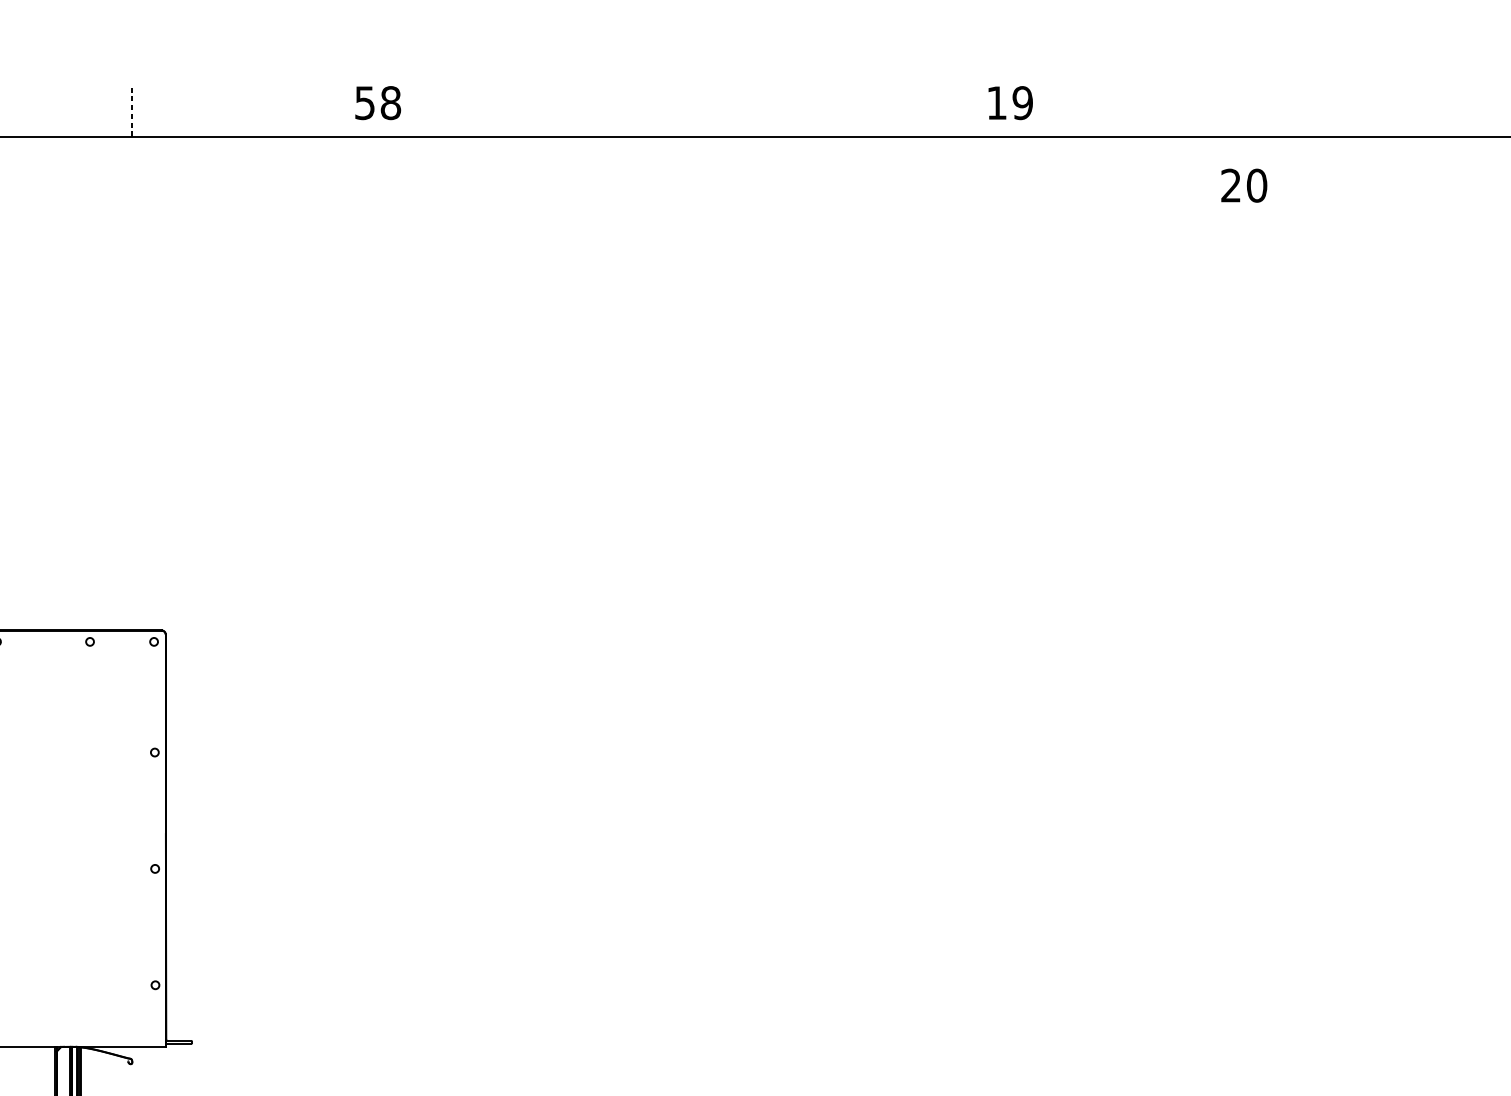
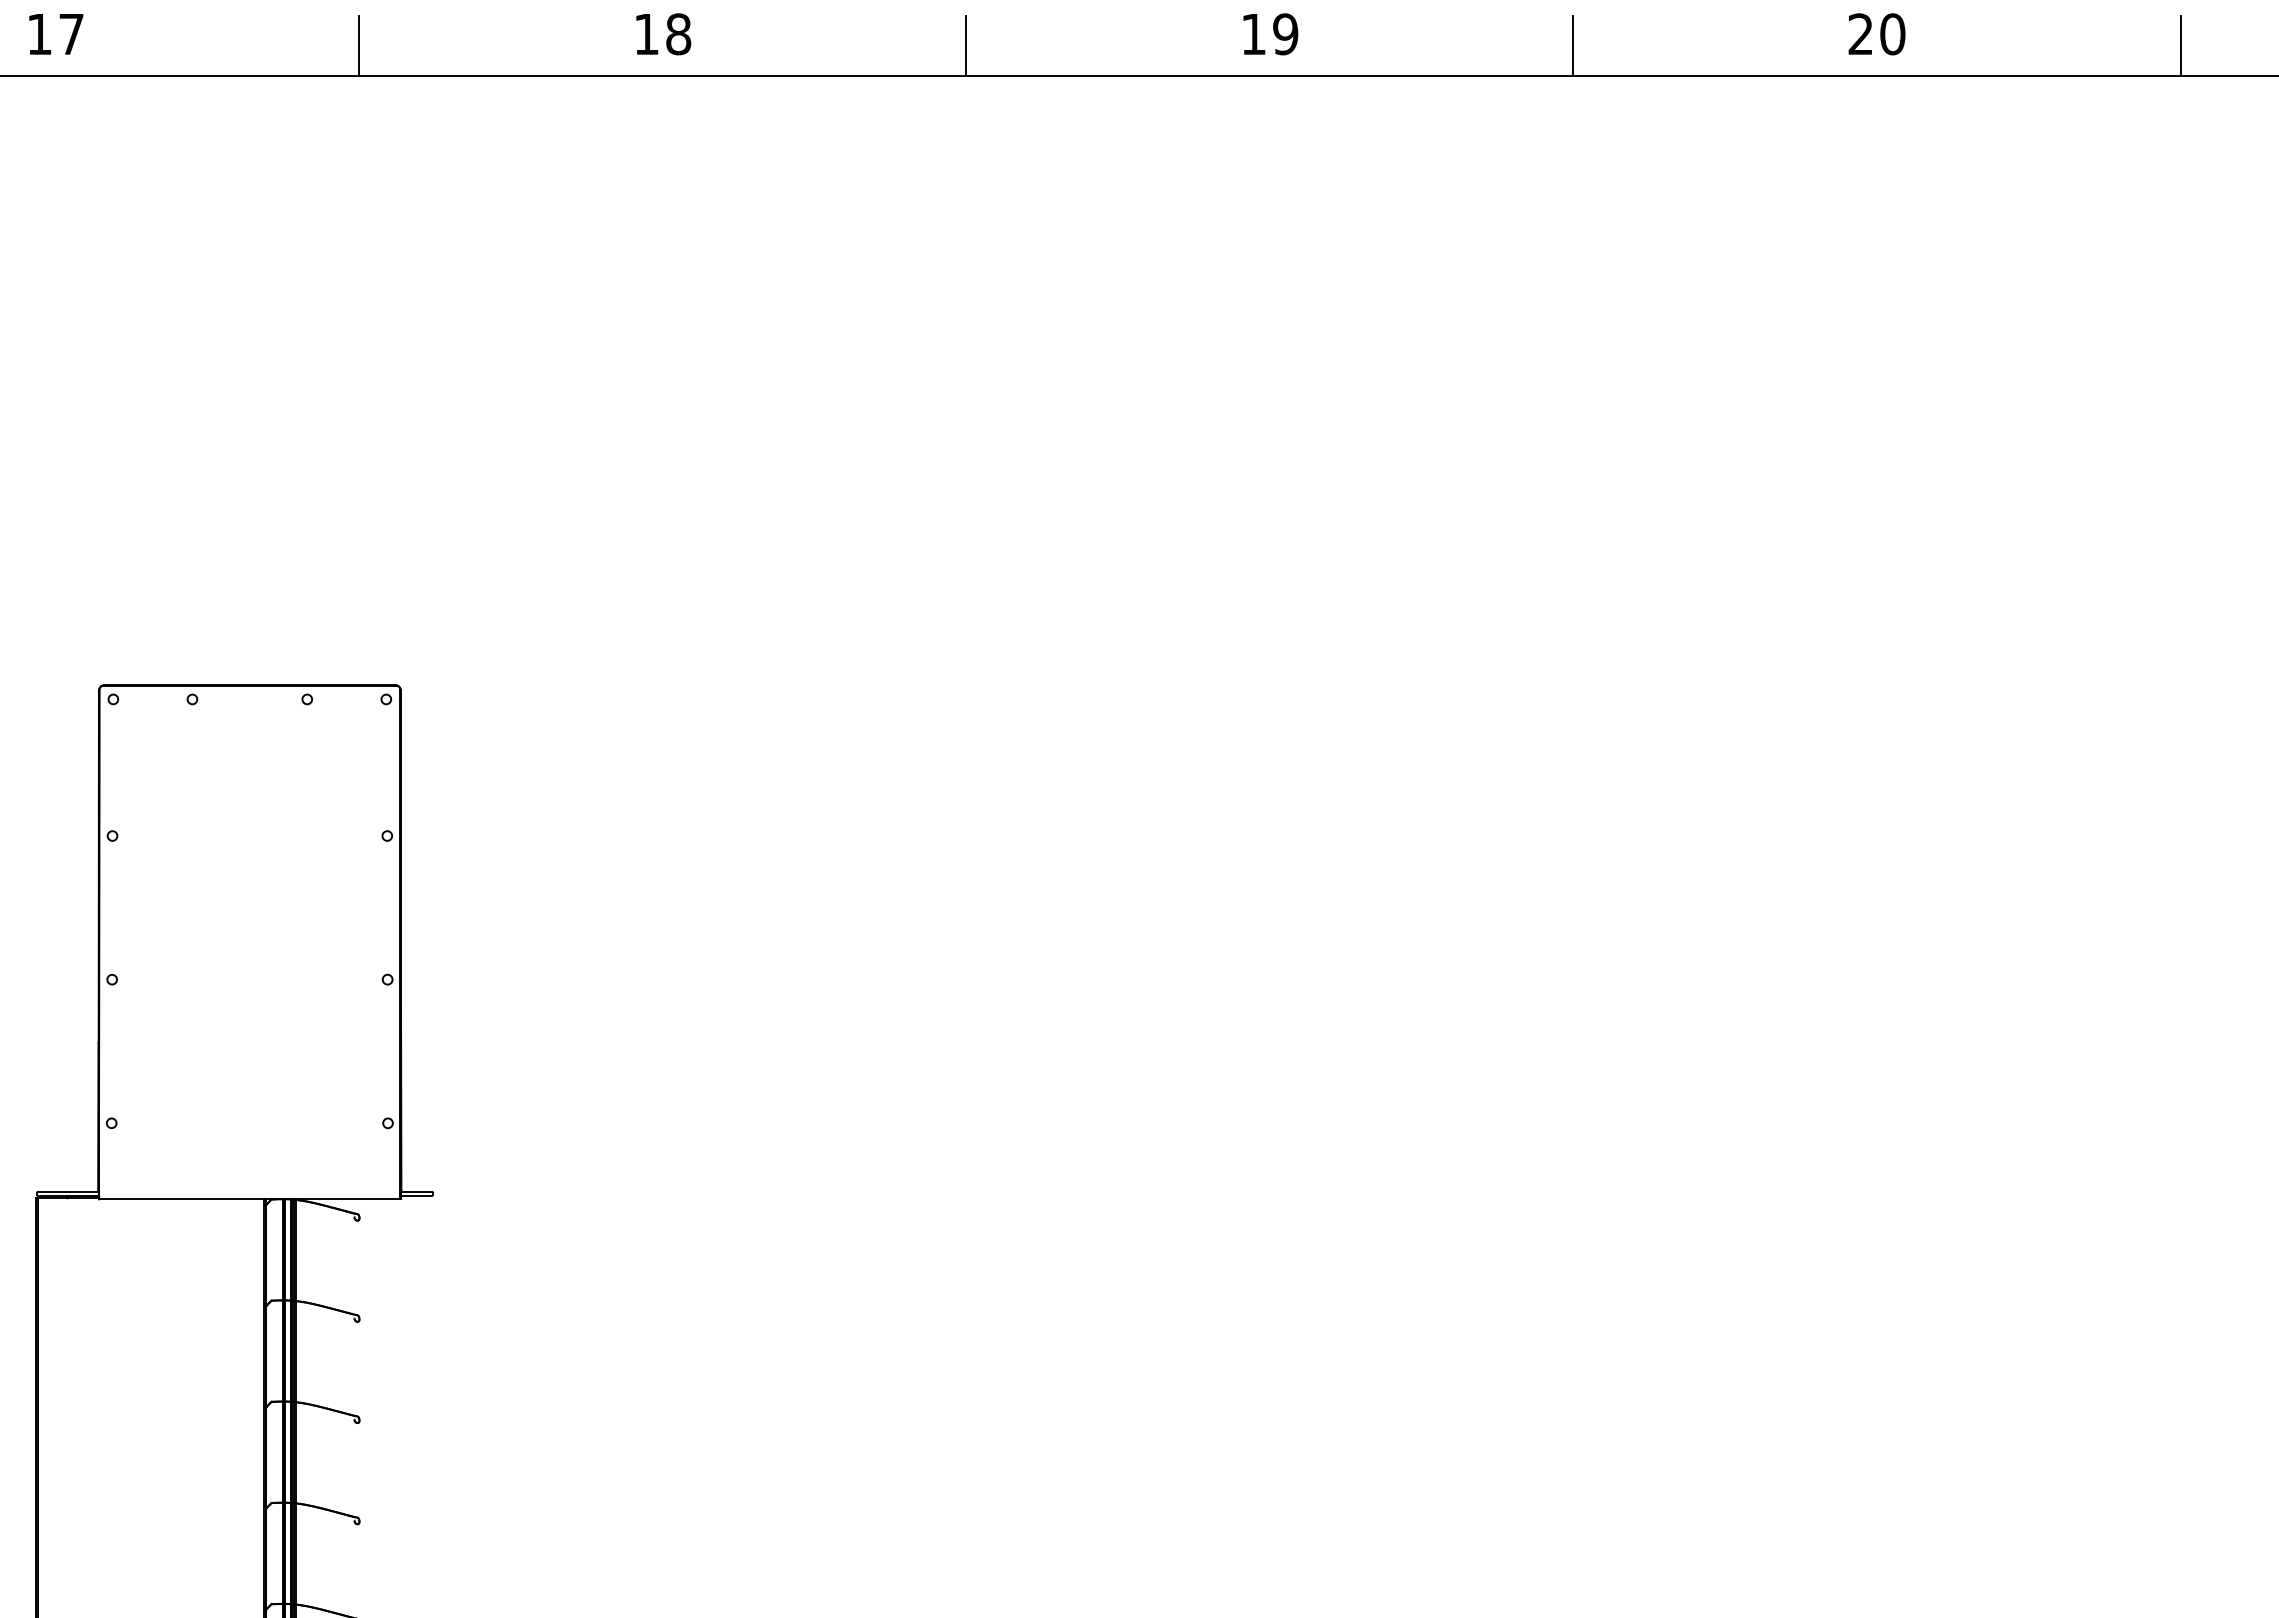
text: (364, 103) -> (646, 34), 58 -> 18
text: (1010, 103) -> (1270, 34), moved
line: (132, 112) -> (359, 45), dashed -> solid
line: (624, 112) -> (966, 45), added
line: (1115, 112) -> (1573, 45), added
text: (1243, 185) -> (1876, 34), moved

